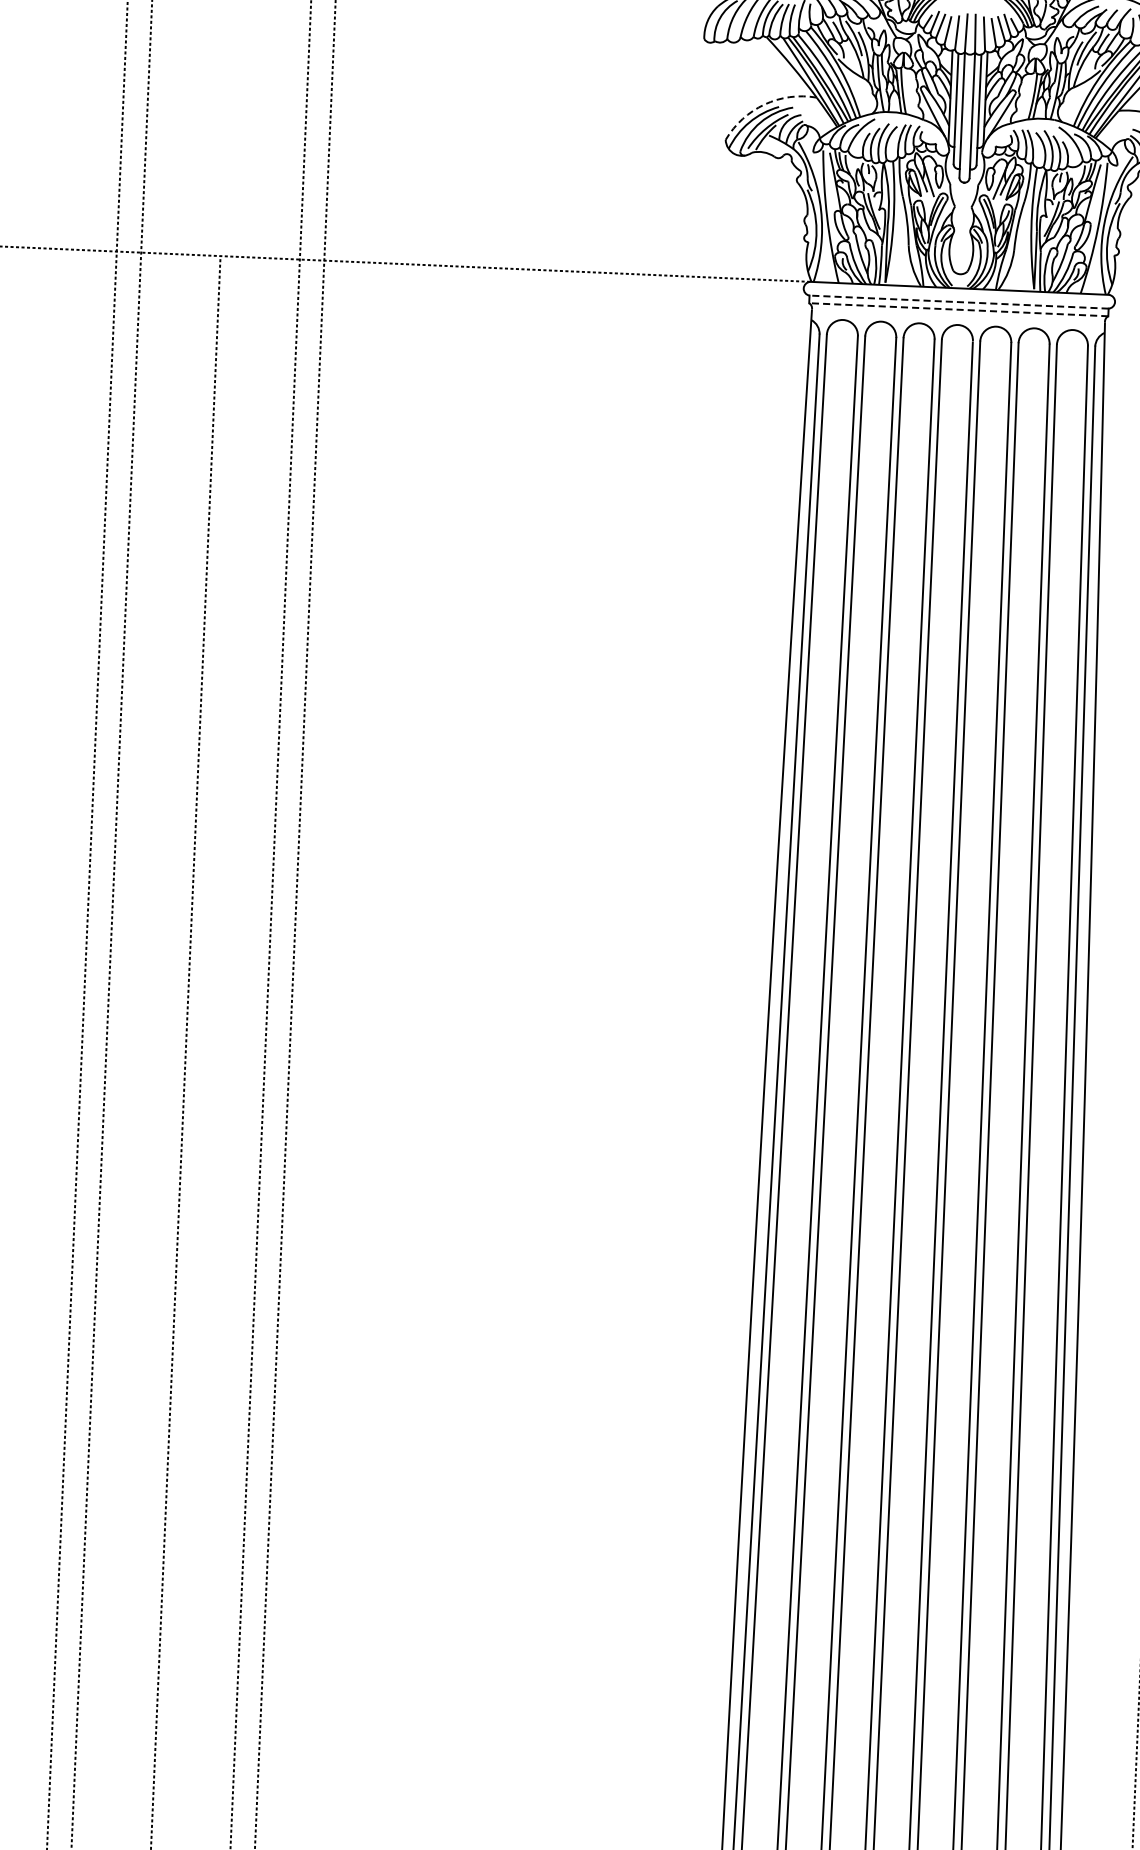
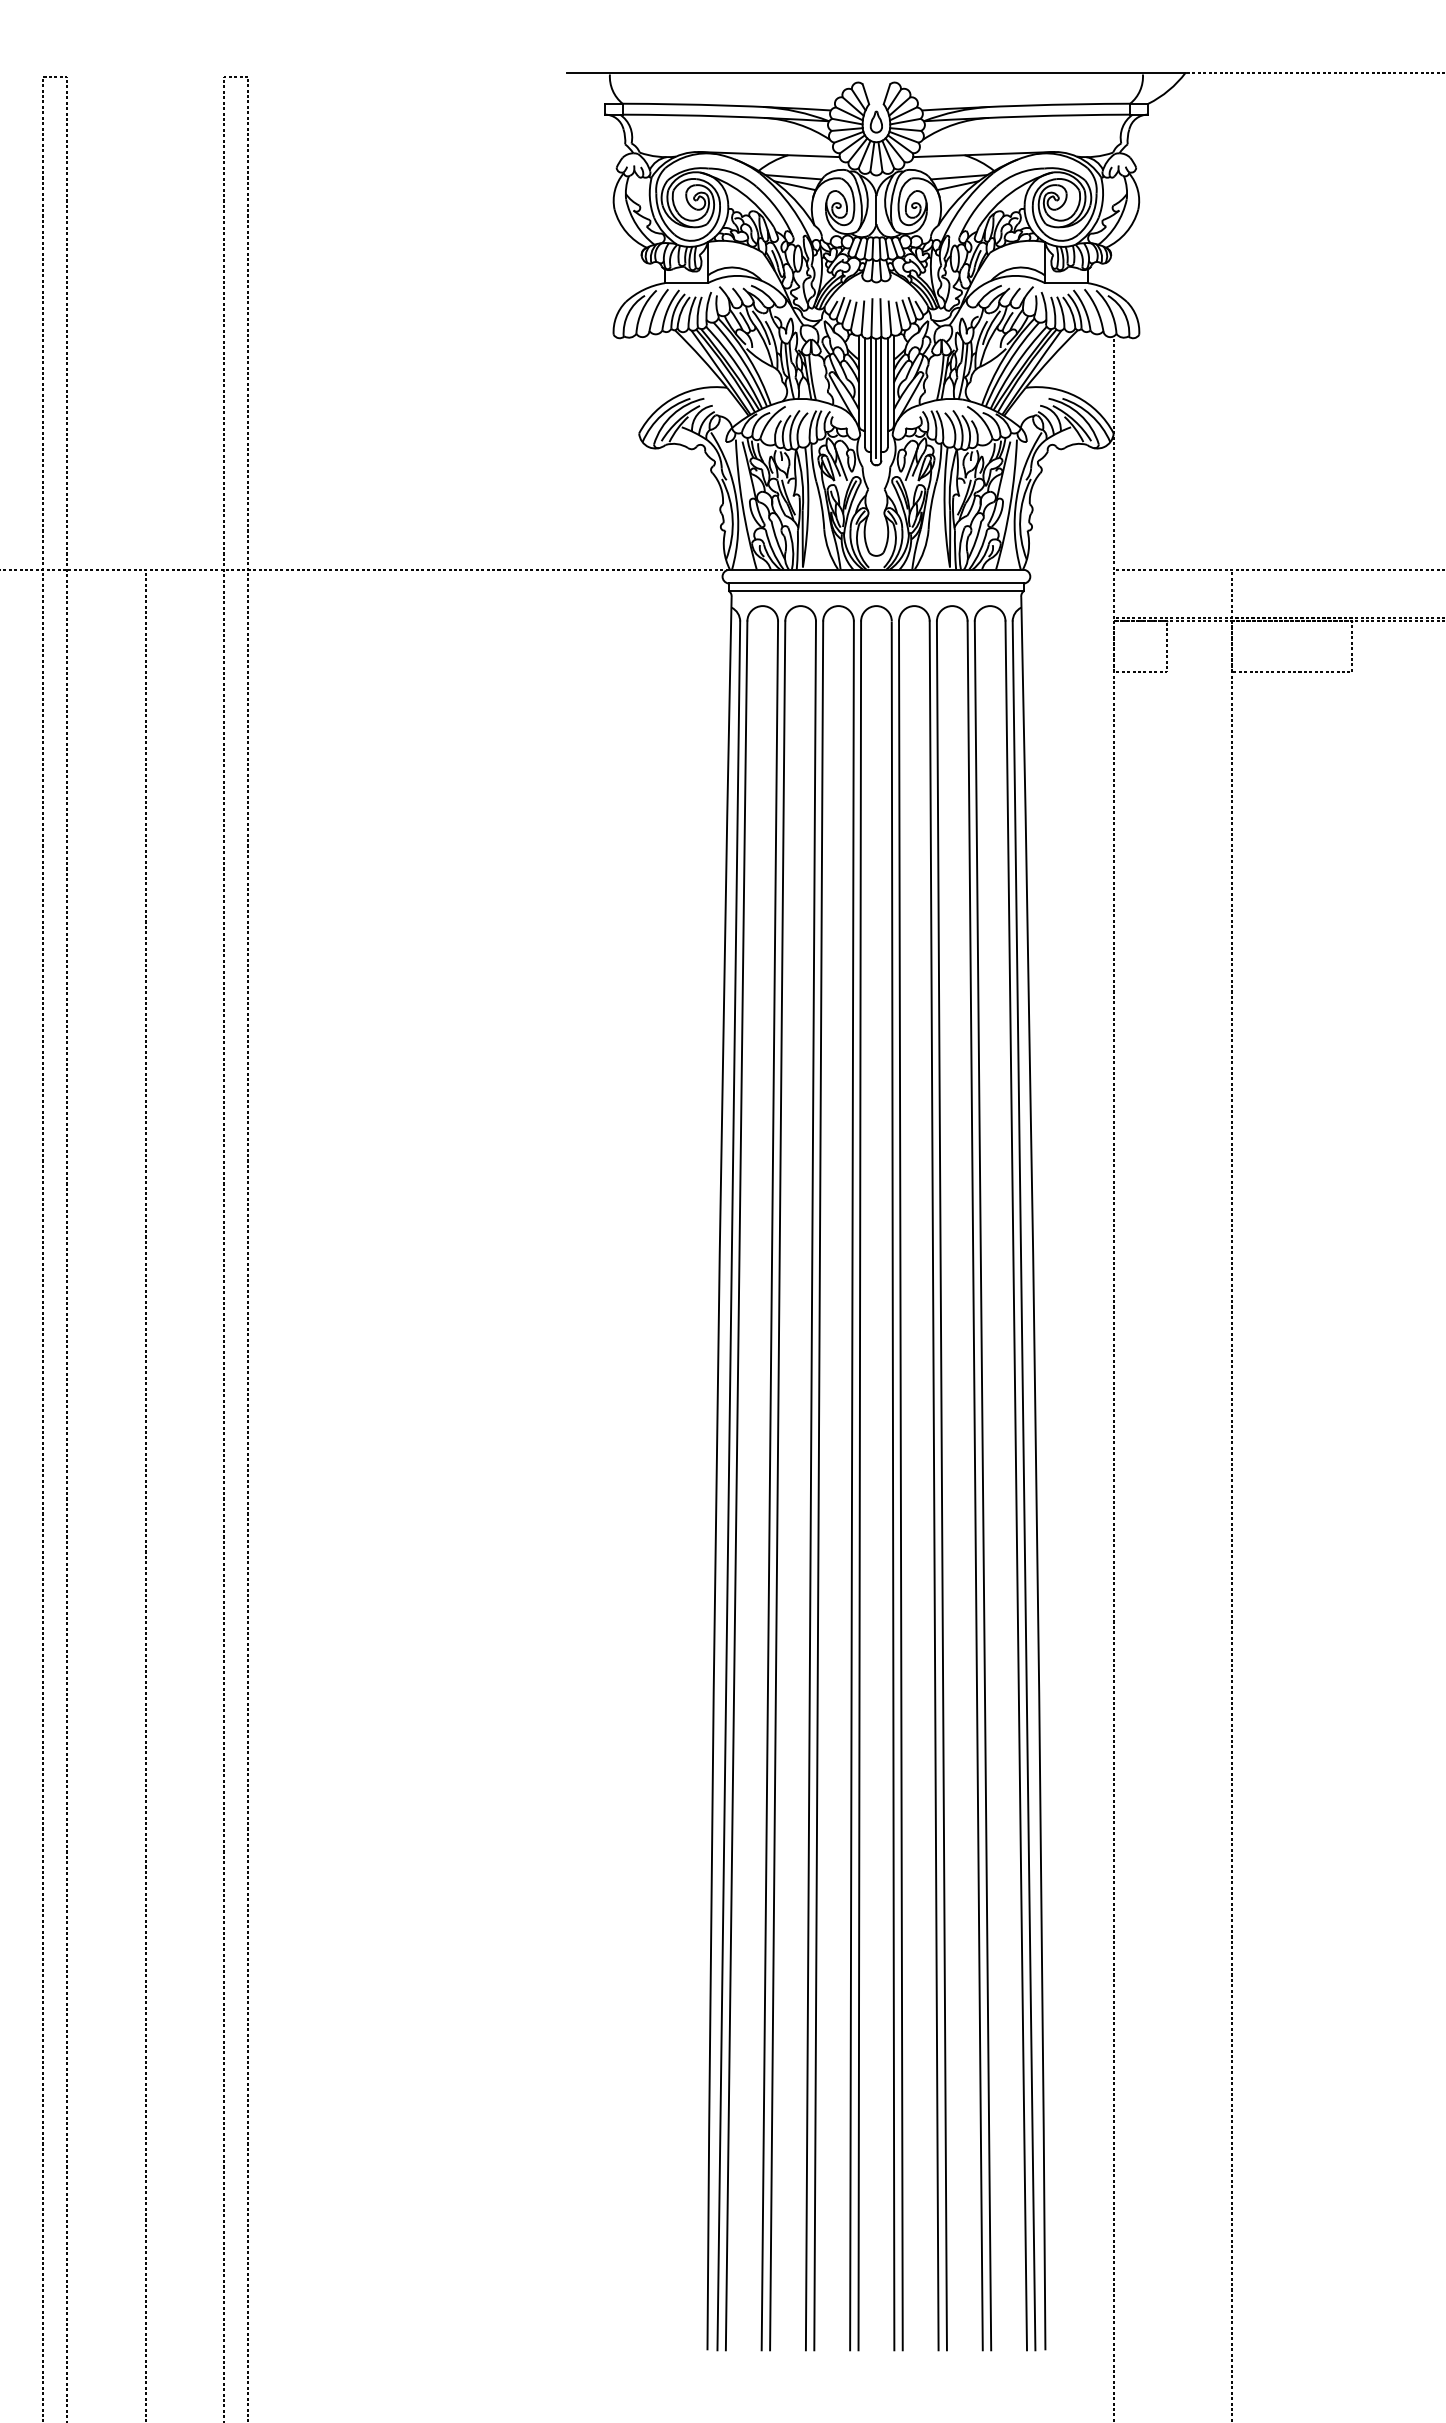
arc: (765, 104) -> (676, 396), dashed -> solid
line: (967, 115) -> (876, 398), added
line: (959, 302) -> (876, 583), dashed -> solid
line: (958, 310) -> (876, 591), dashed -> solid

